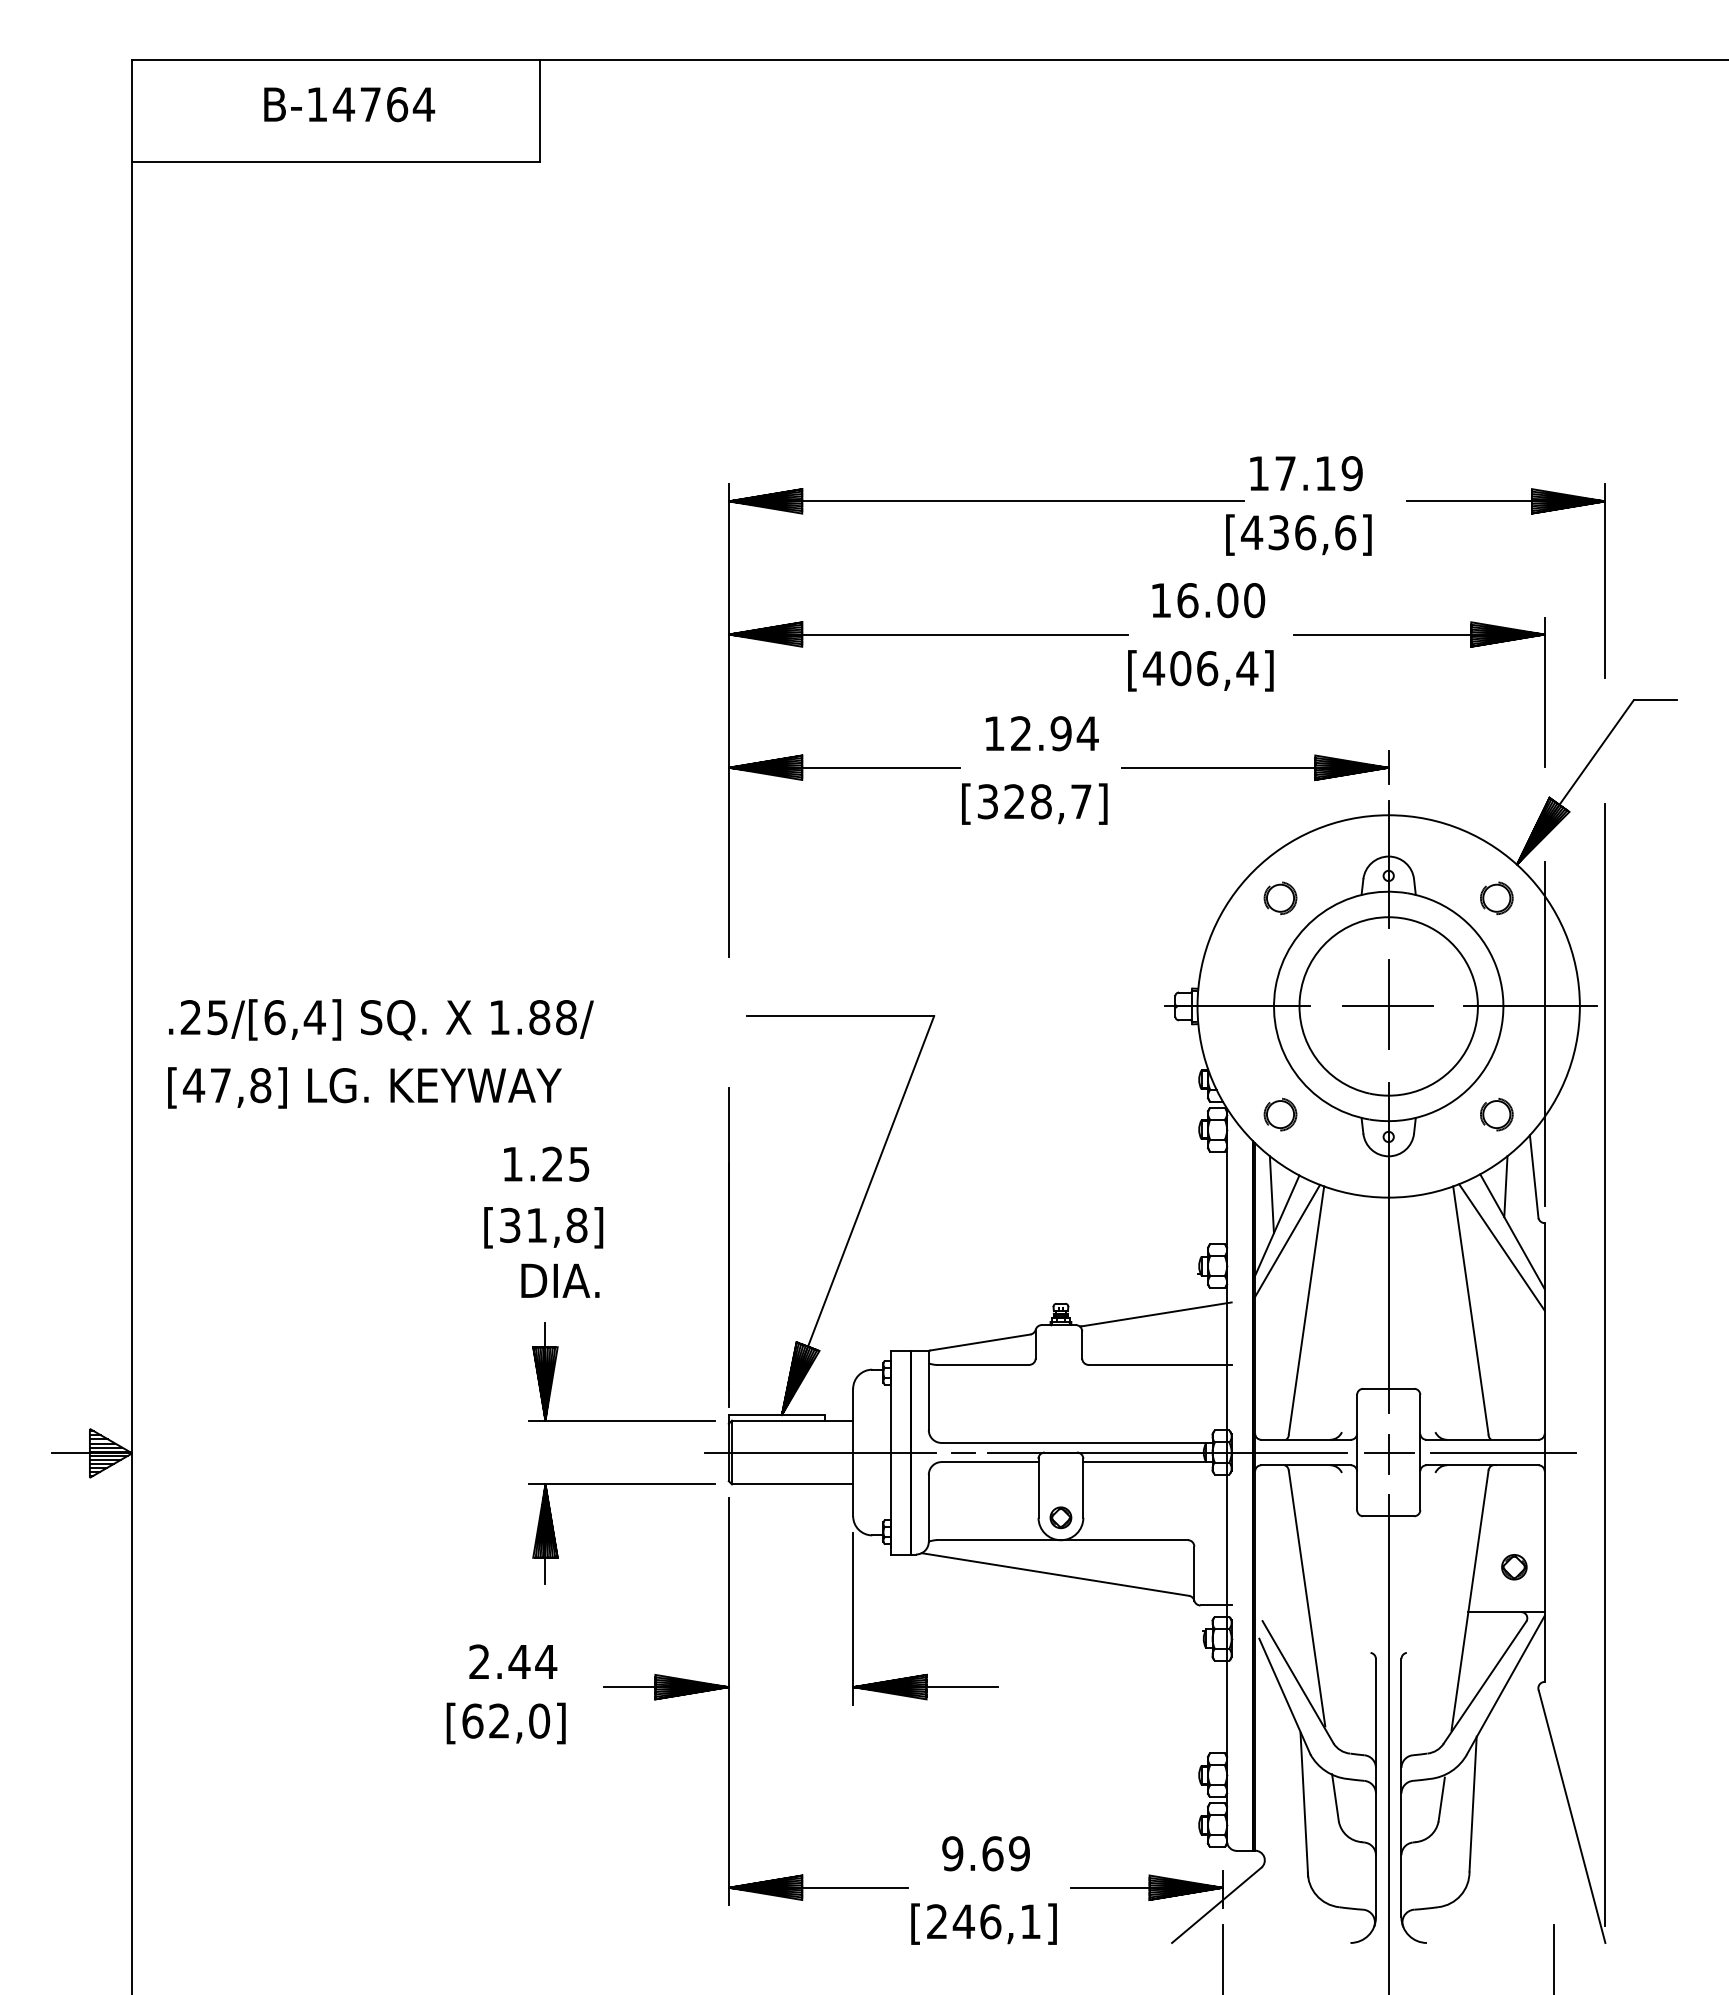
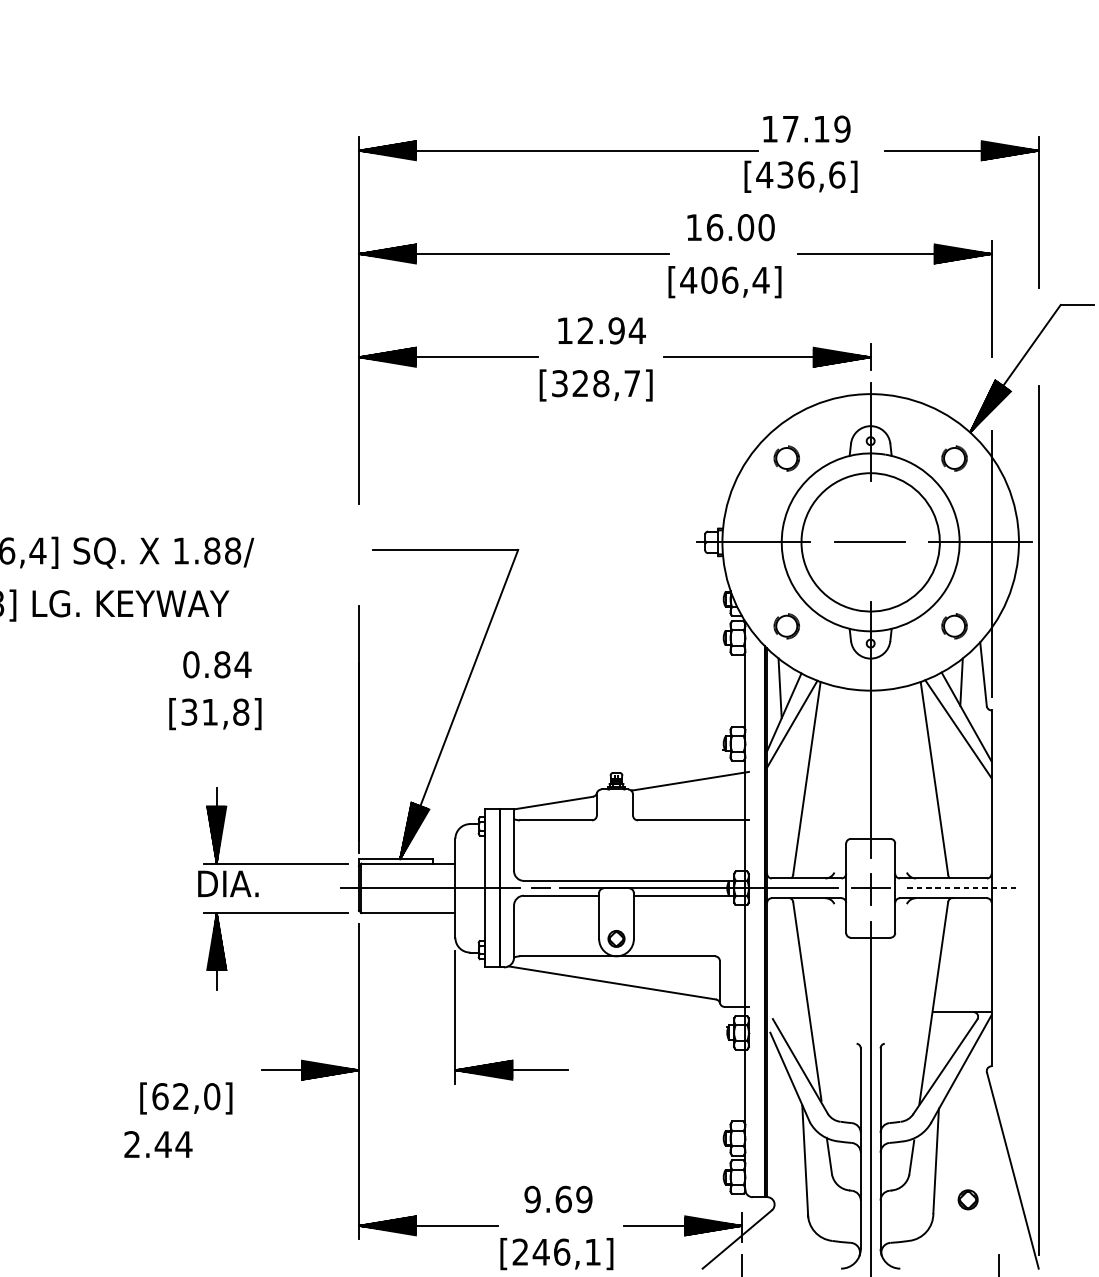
line: (1388, 1004) -> (870, 540), removed
text: (546, 1163) -> (217, 664), 1.25 -> 0.84
text: (560, 1280) -> (228, 883), moved
line: (1503, 1452) -> (959, 888), solid -> dashed
part: (1514, 1567) -> (968, 1200), moved
text: (513, 1661) -> (158, 1144), moved

